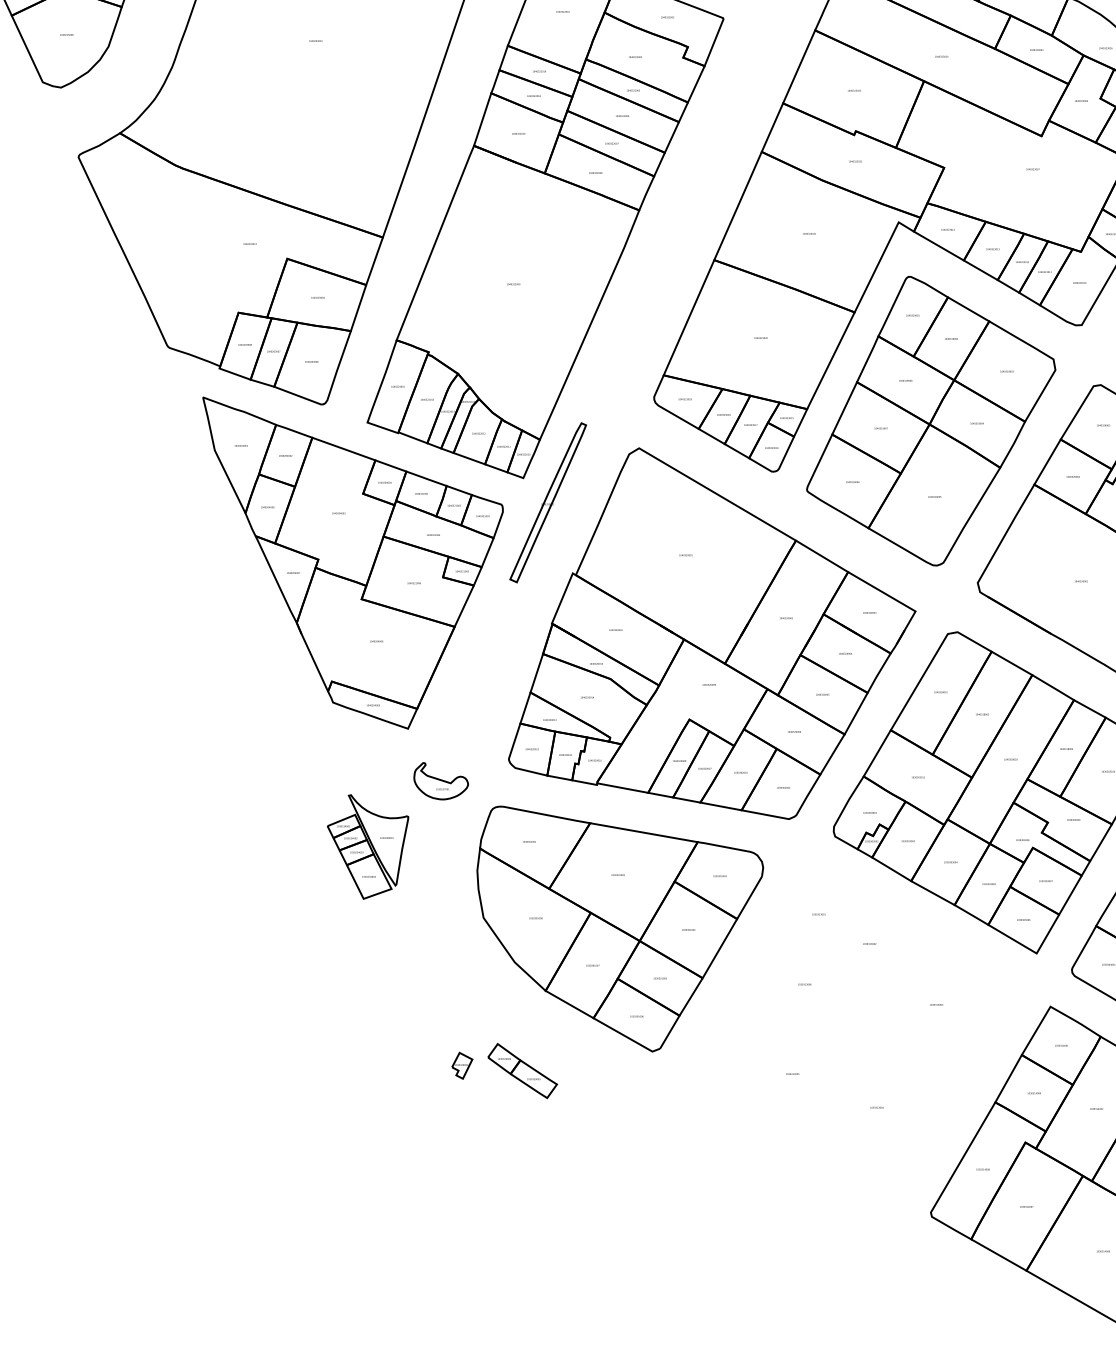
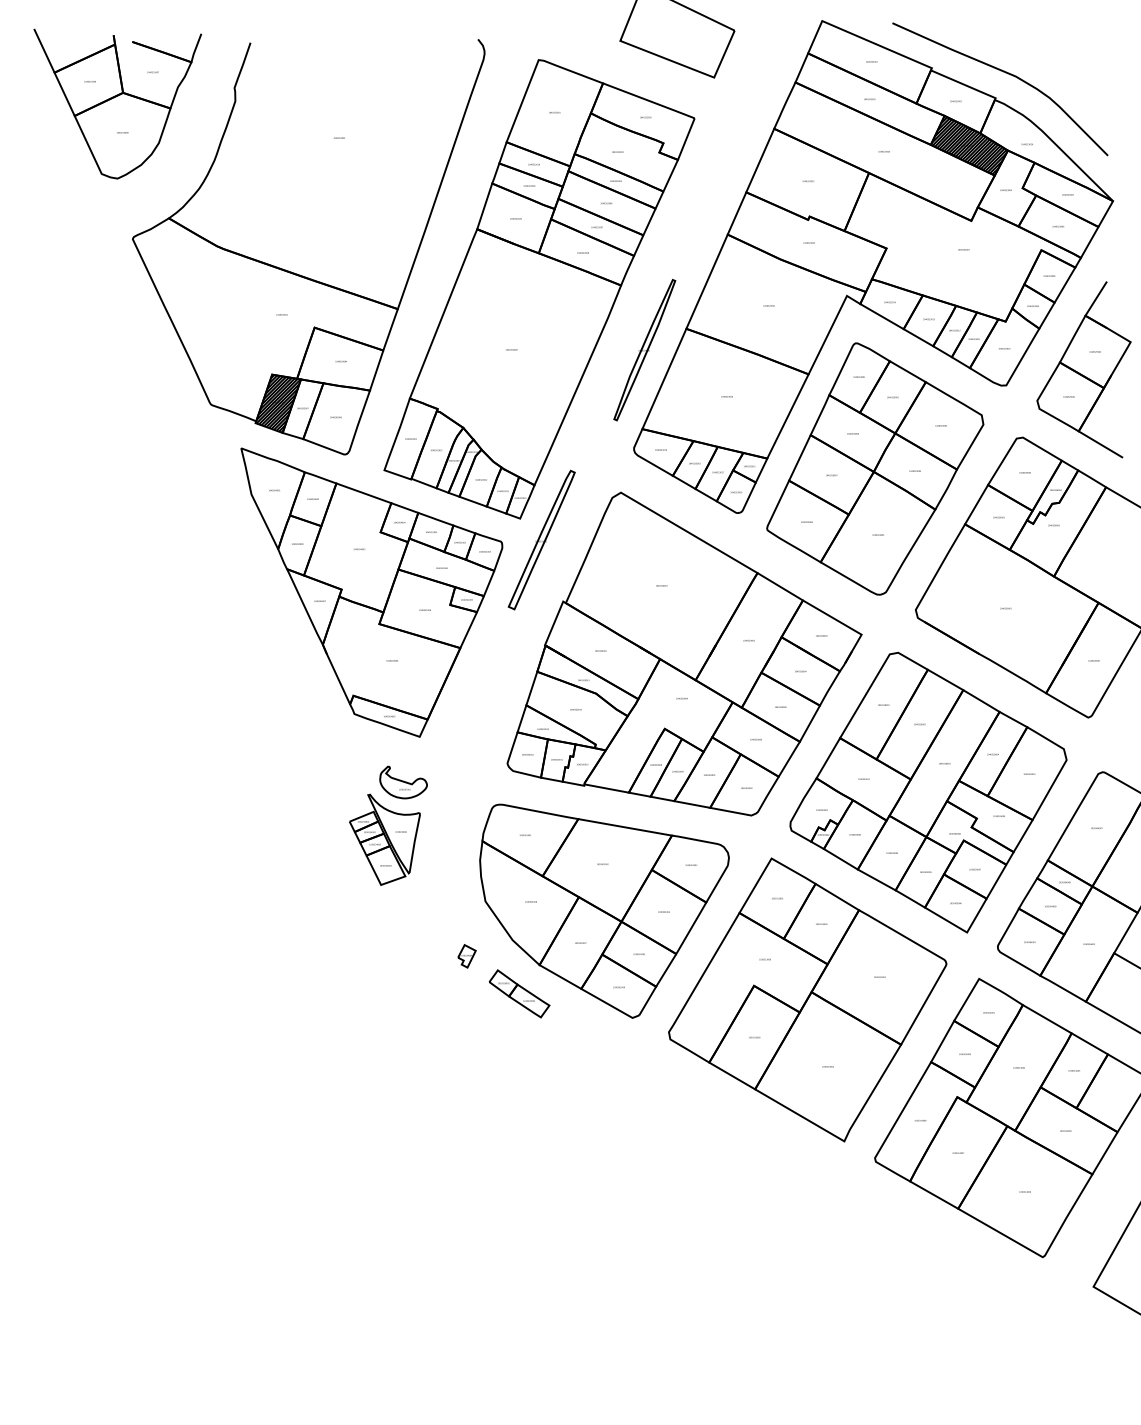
hatch: (1038, 49) -> (968, 145), added
part: (666, 285) -> (644, 350), added
hatch: (245, 345) -> (278, 403), added
part: (441, 781) -> (403, 782), moved
part: (853, 1030) -> (807, 999), added
part: (461, 1066) -> (466, 956), moved
part: (522, 1070) -> (519, 993), moved

